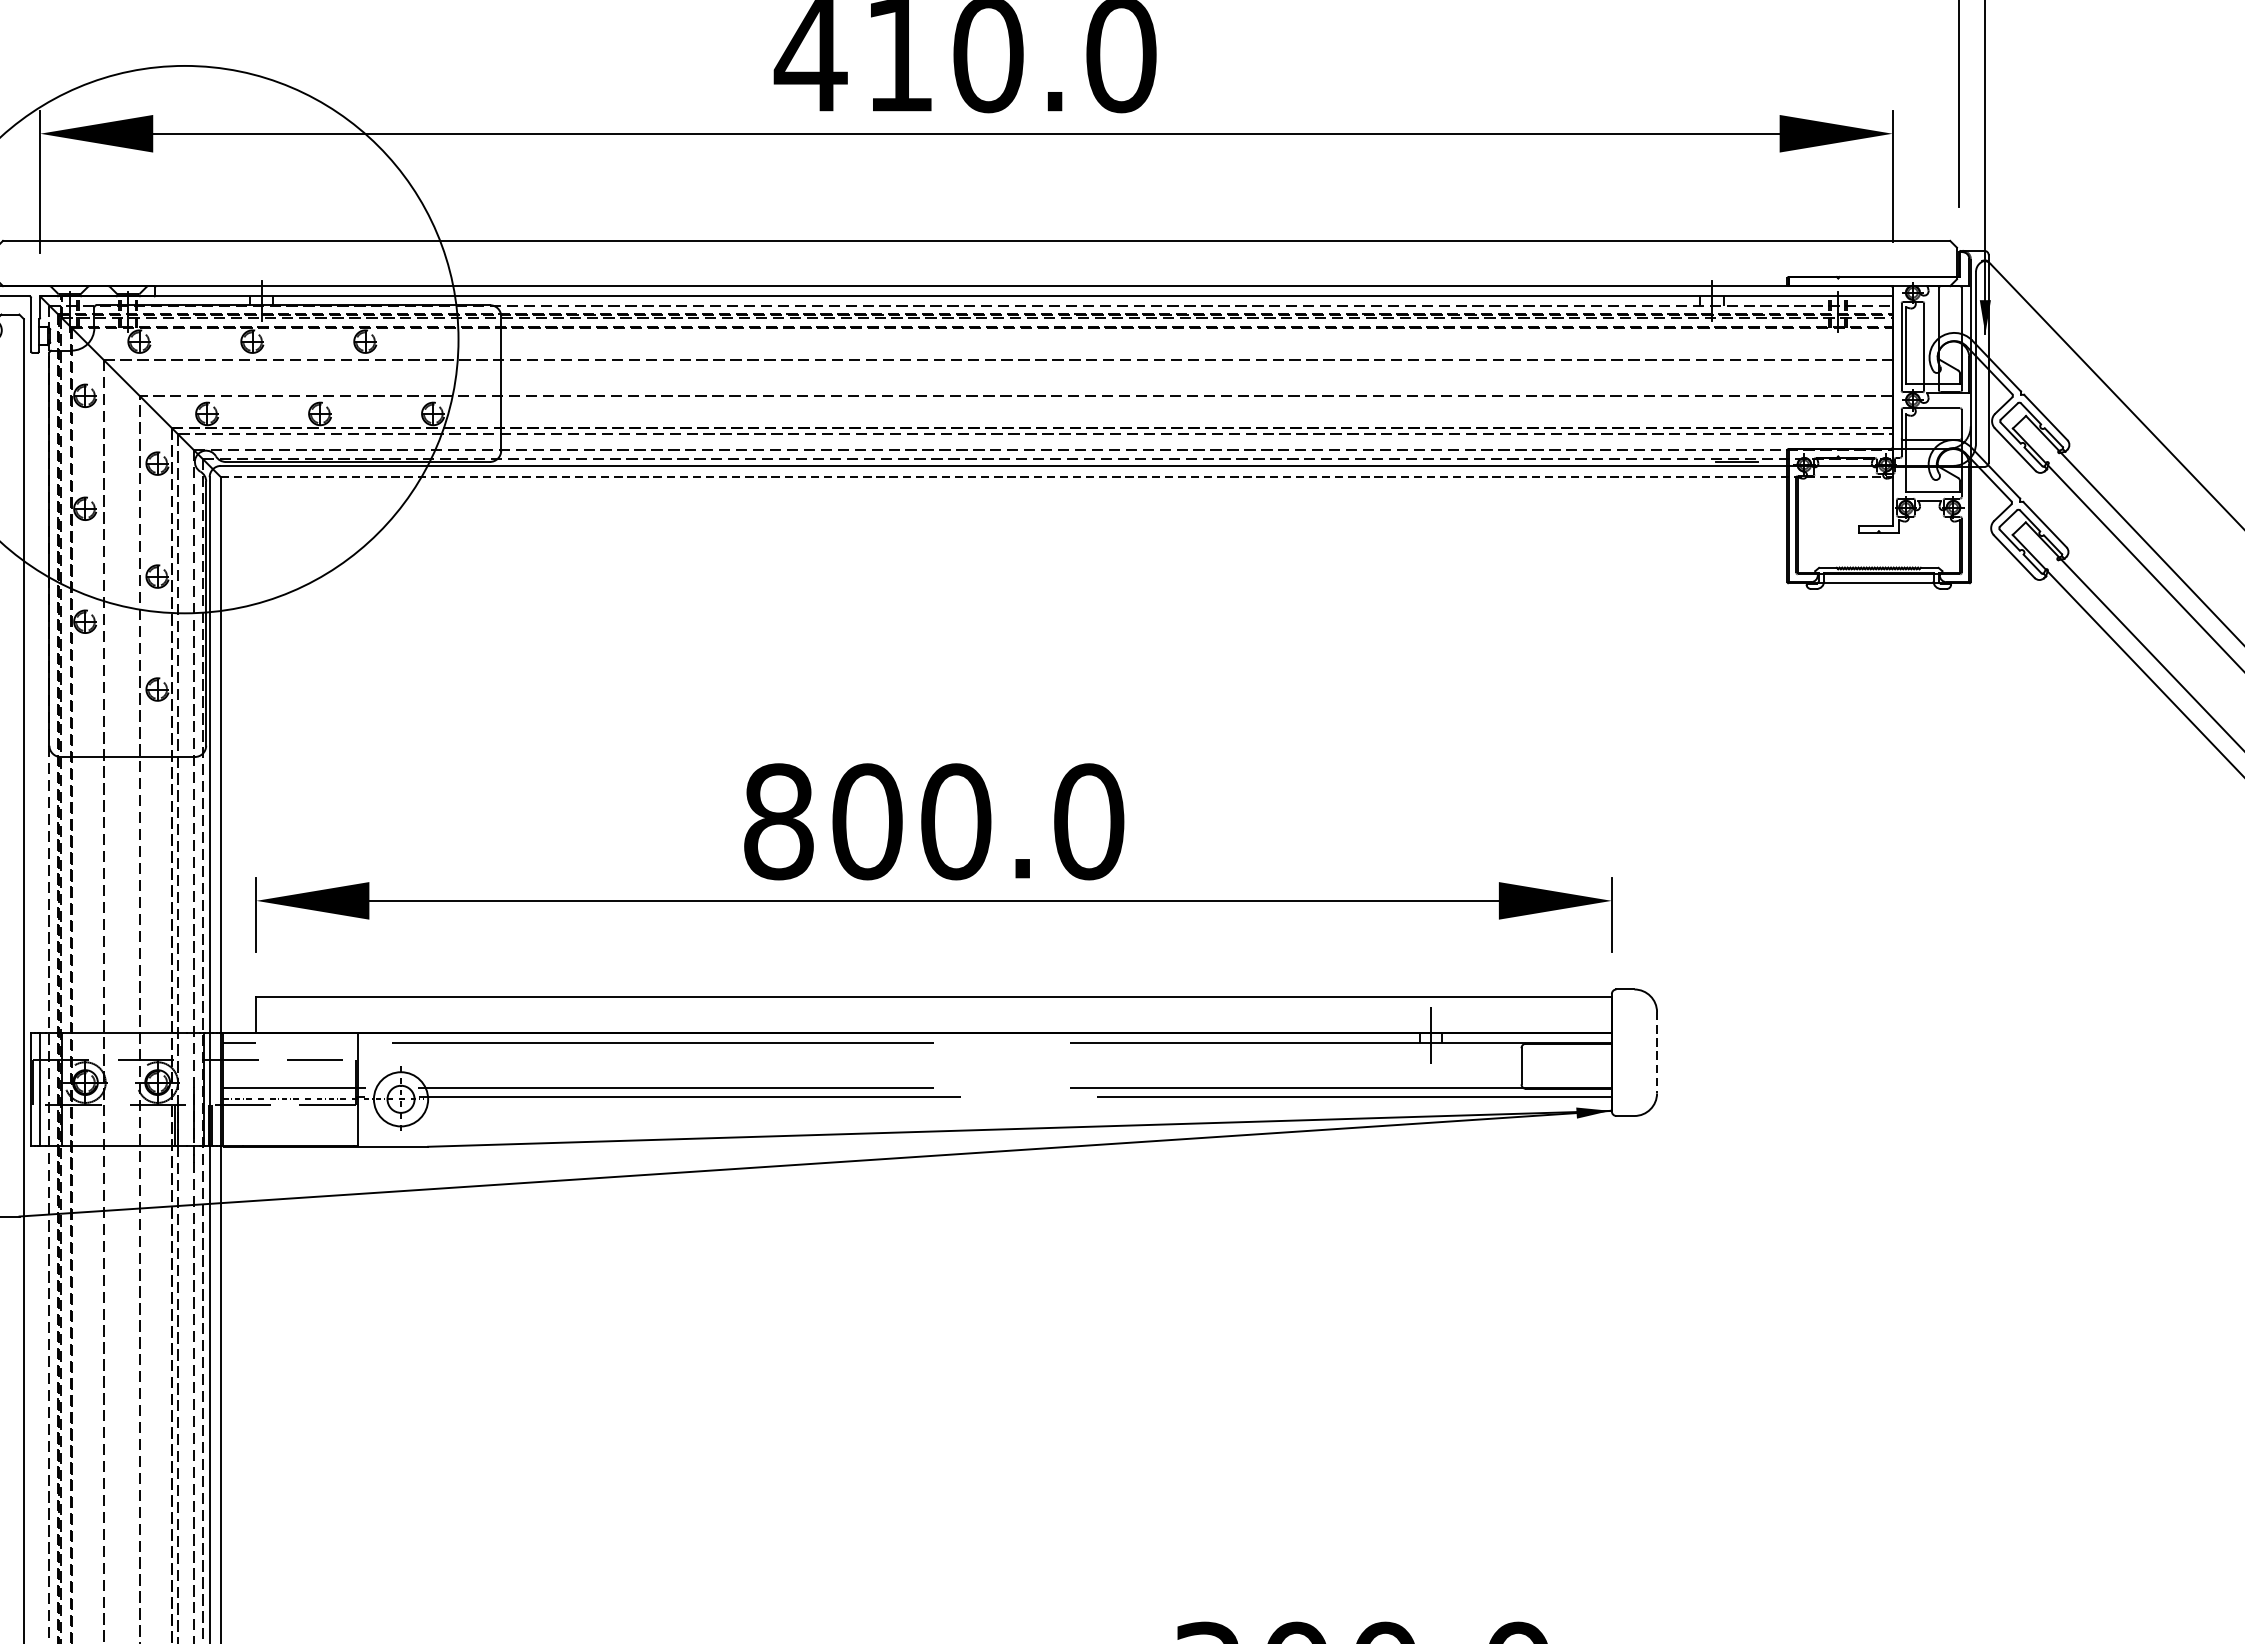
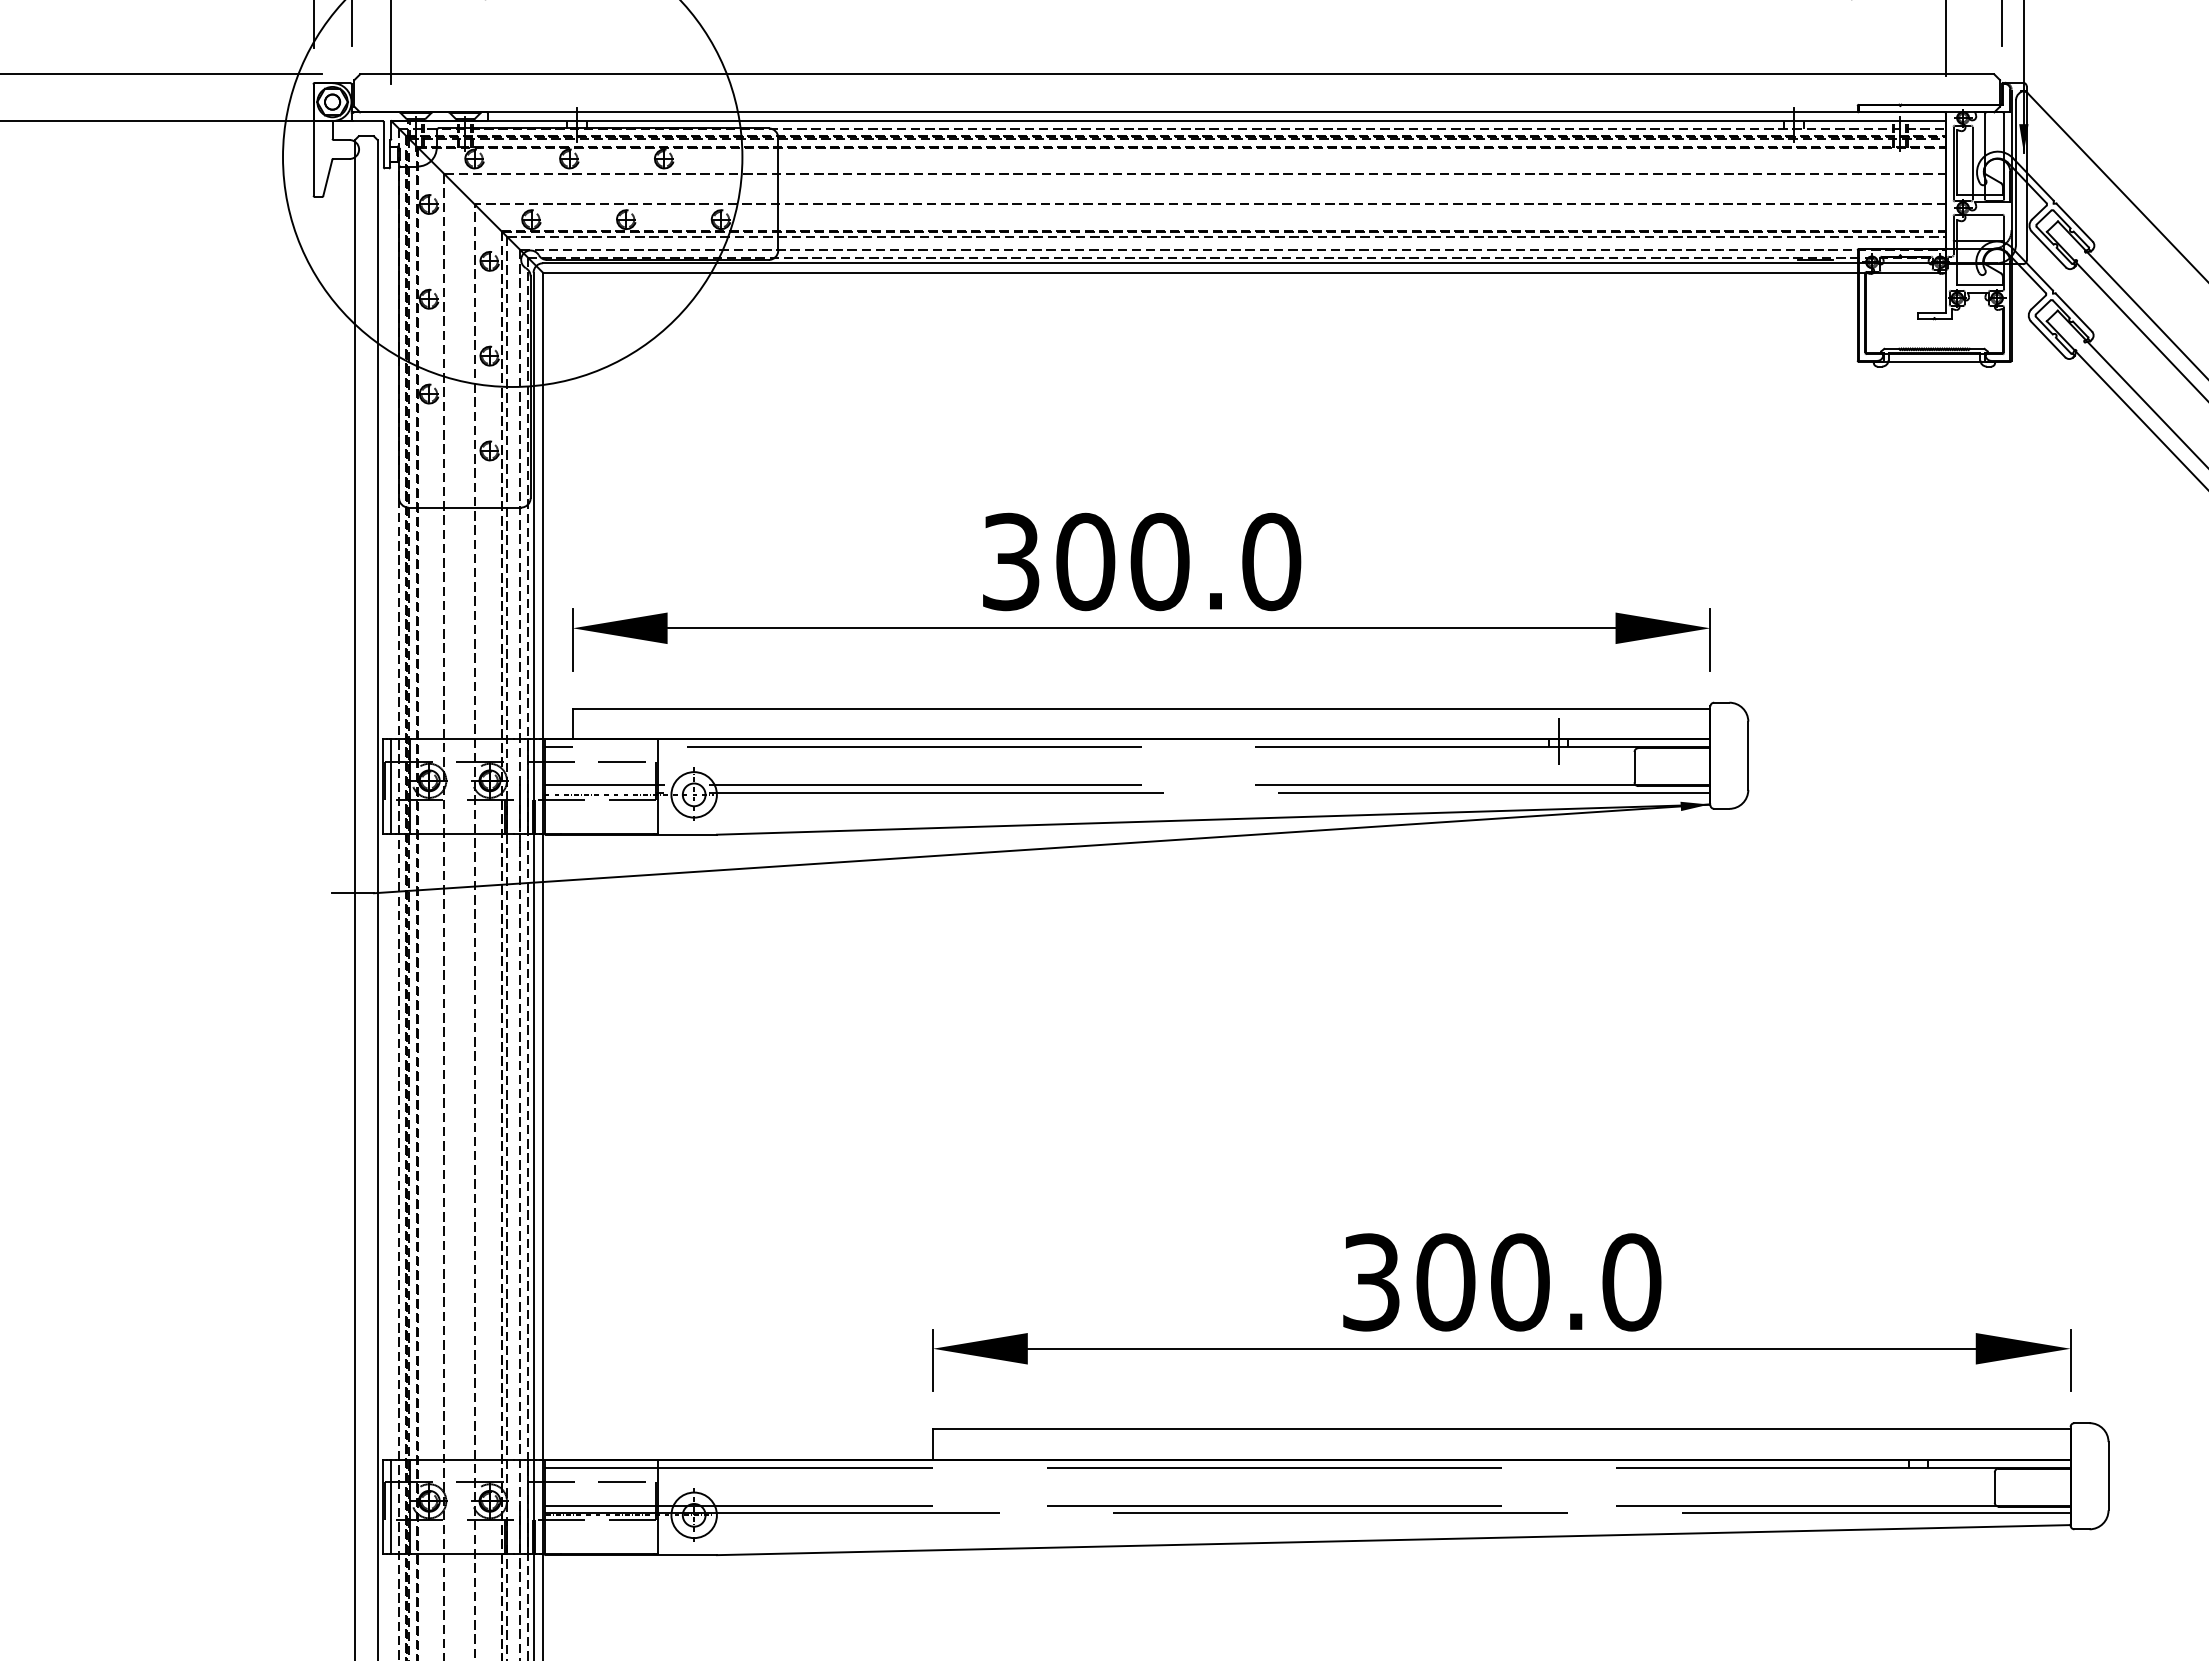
line: (1057, 476) -> (1245, 272), dashed -> solid
text: (779, 821) -> (1011, 561), 800.0 -> 300.0
line: (1657, 1053) -> (1748, 756), dashed -> solid

